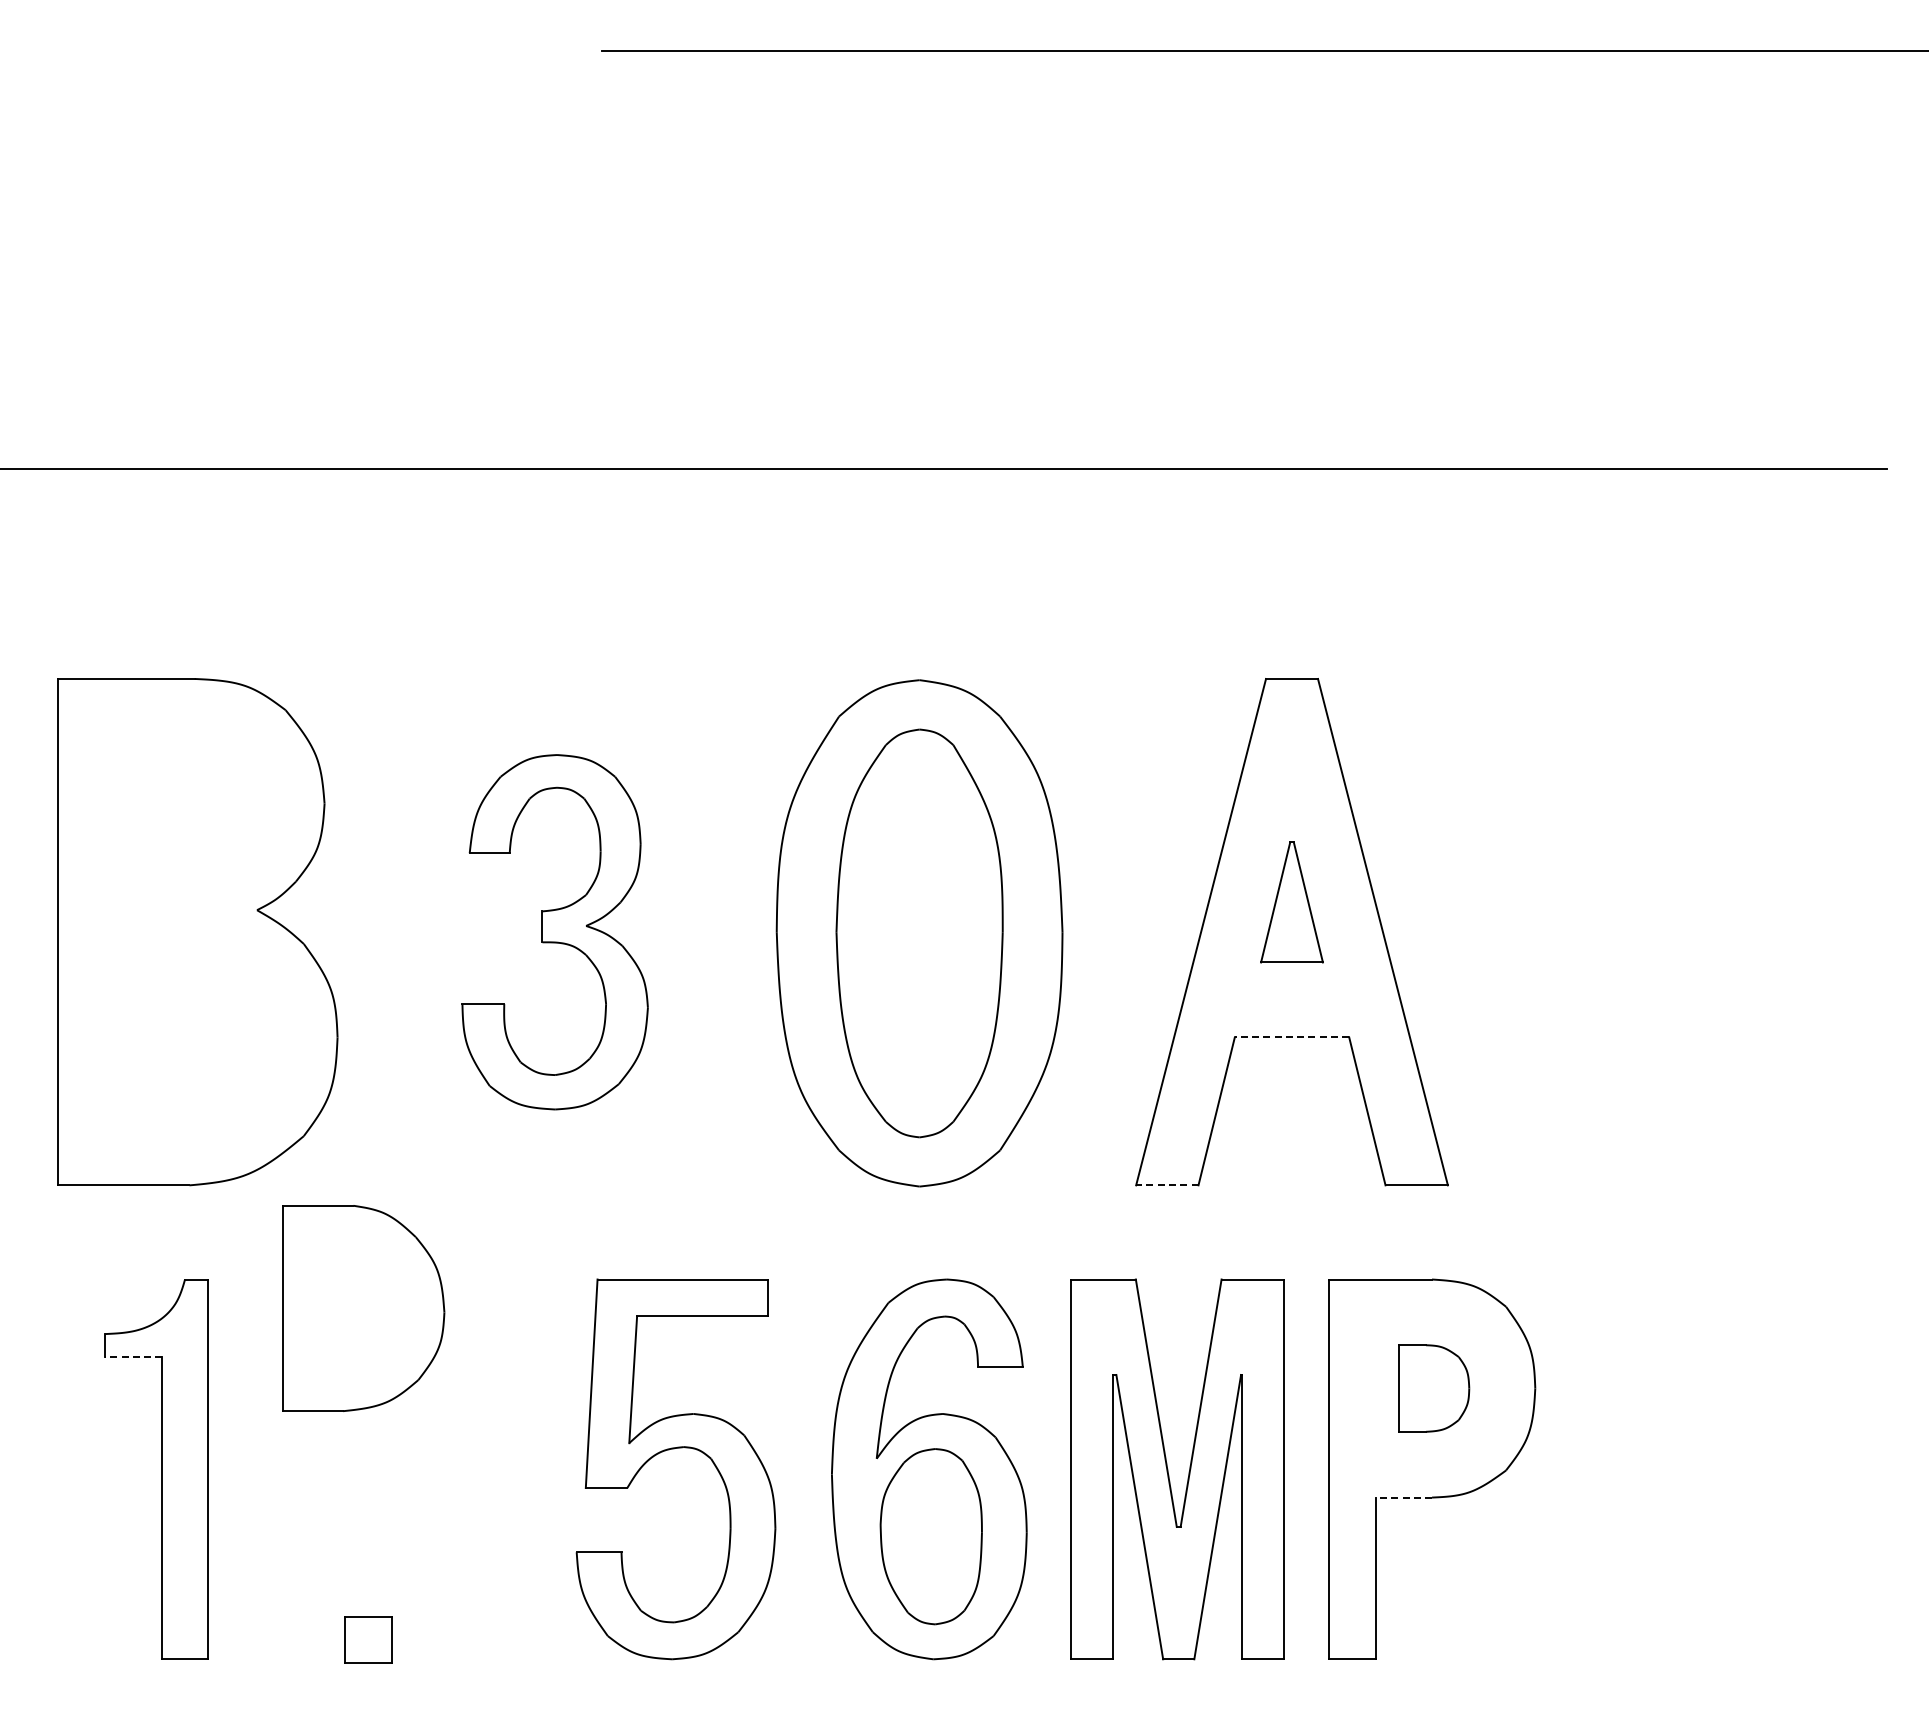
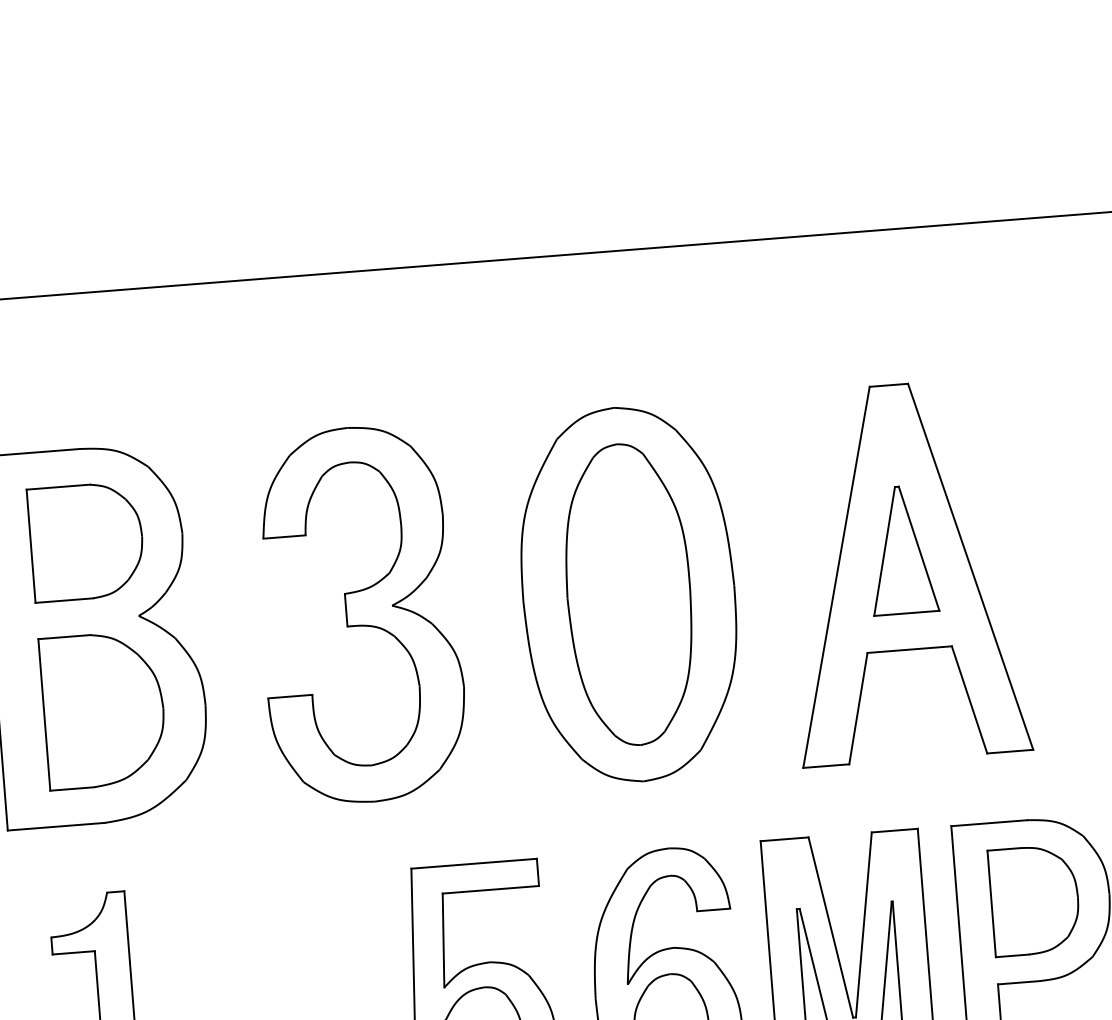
part: (194, 804) -> (86, 541), added
part: (1291, 902) -> (901, 550), size x1.43
part: (554, 932) -> (359, 615), size x1.43
line: (1291, 1037) -> (909, 649), dashed -> solid
line: (1166, 1185) -> (825, 766), dashed -> solid
part: (363, 1308) -> (103, 710), moved
line: (133, 1357) -> (73, 953), dashed -> solid
part: (1434, 1388) -> (1035, 900), size x1.67
line: (1403, 1497) -> (1018, 982), dashed -> solid

